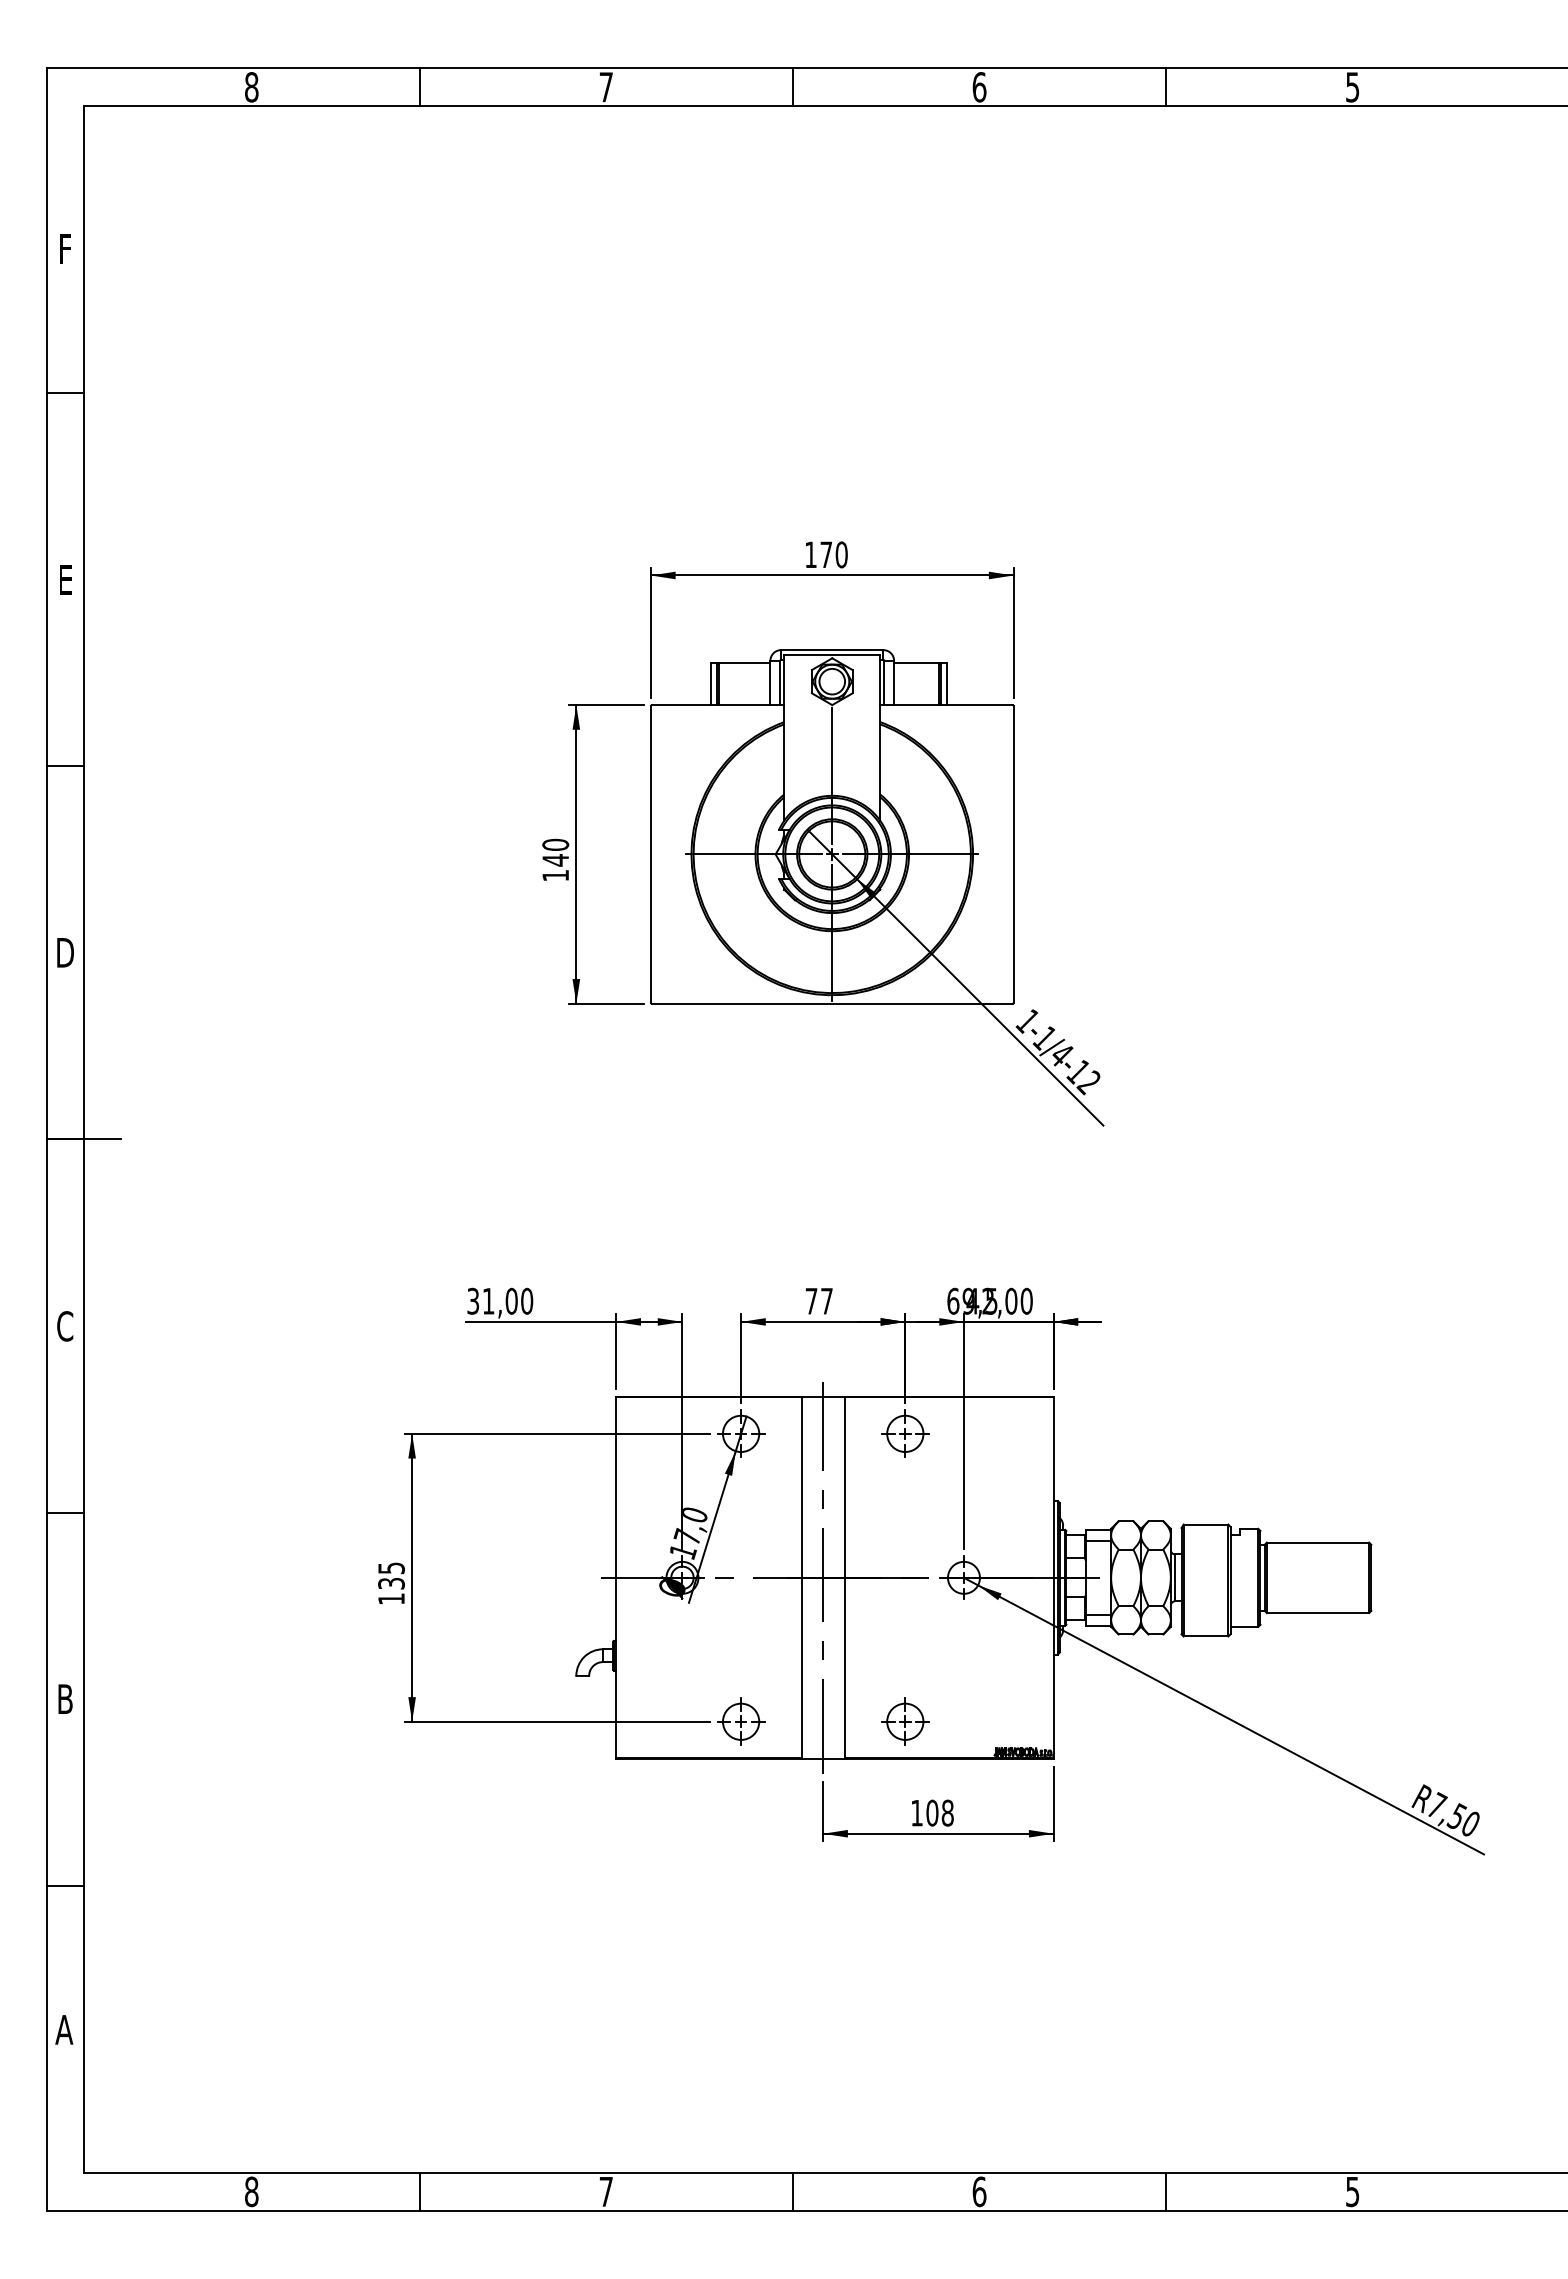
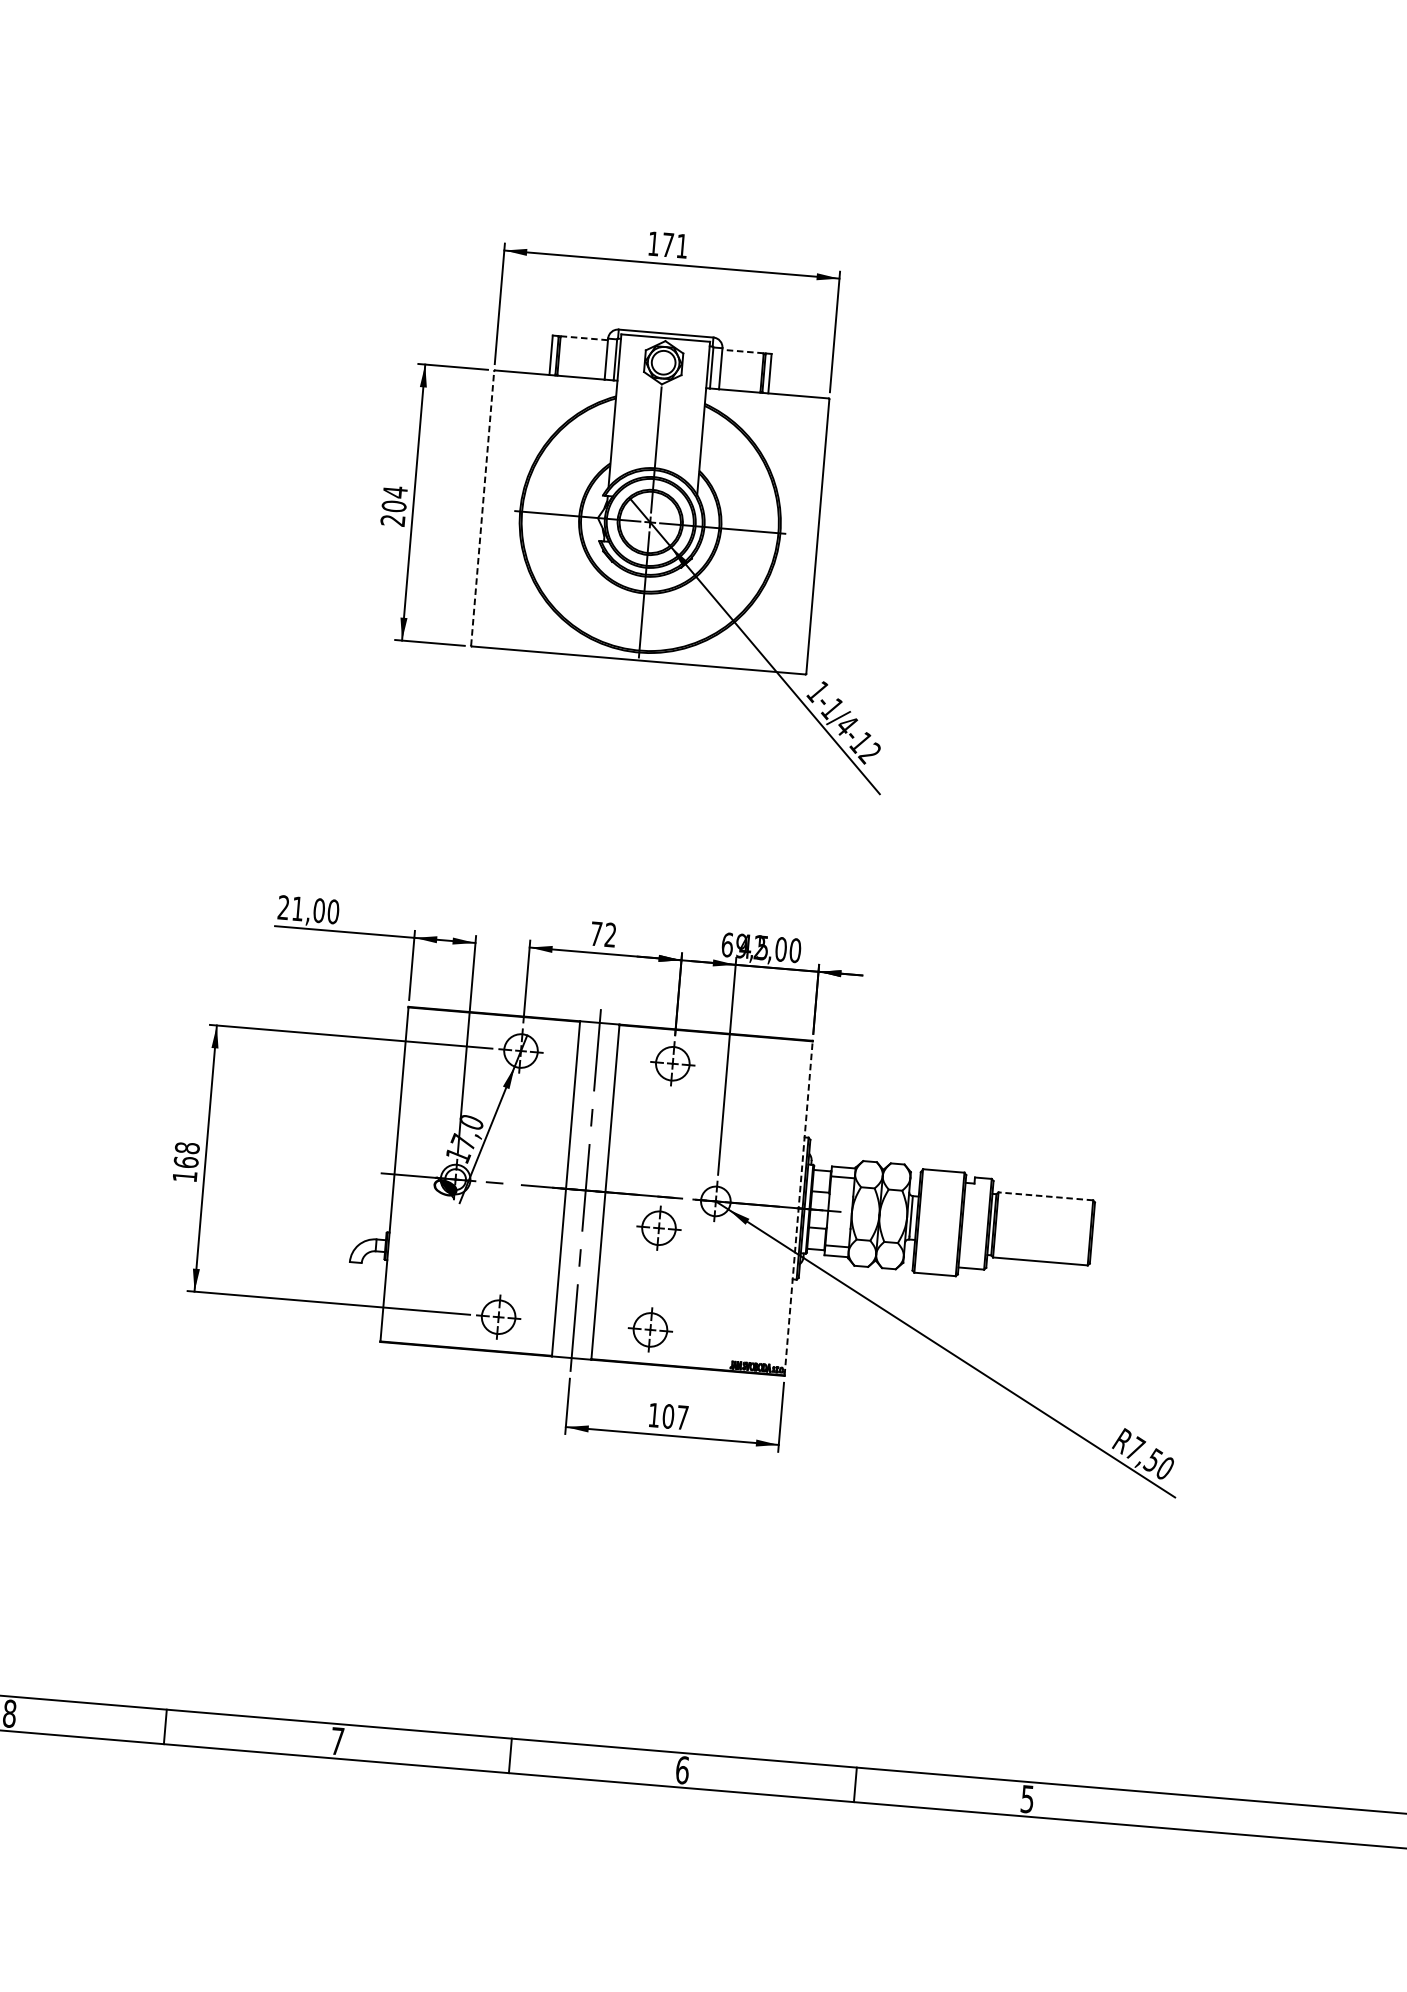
text: (841, 554) -> (682, 245), 170 -> 171
line: (744, 662) -> (584, 338), solid -> dashed
line: (916, 662) -> (743, 351), solid -> dashed
line: (650, 854) -> (482, 508), solid -> dashed
text: (555, 859) -> (394, 505), 140 -> 204
text: (826, 1300) -> (610, 934), 77 -> 72
text: (472, 1301) -> (282, 907), 31,00 -> 21,00
line: (1317, 1542) -> (1045, 1196), solid -> dashed
text: (391, 1575) -> (186, 1154), 135 -> 168
line: (1053, 1577) -> (798, 1208), solid -> dashed
part: (905, 1611) -> (659, 1227), added
text: (947, 1812) -> (682, 1417), 108 -> 107

